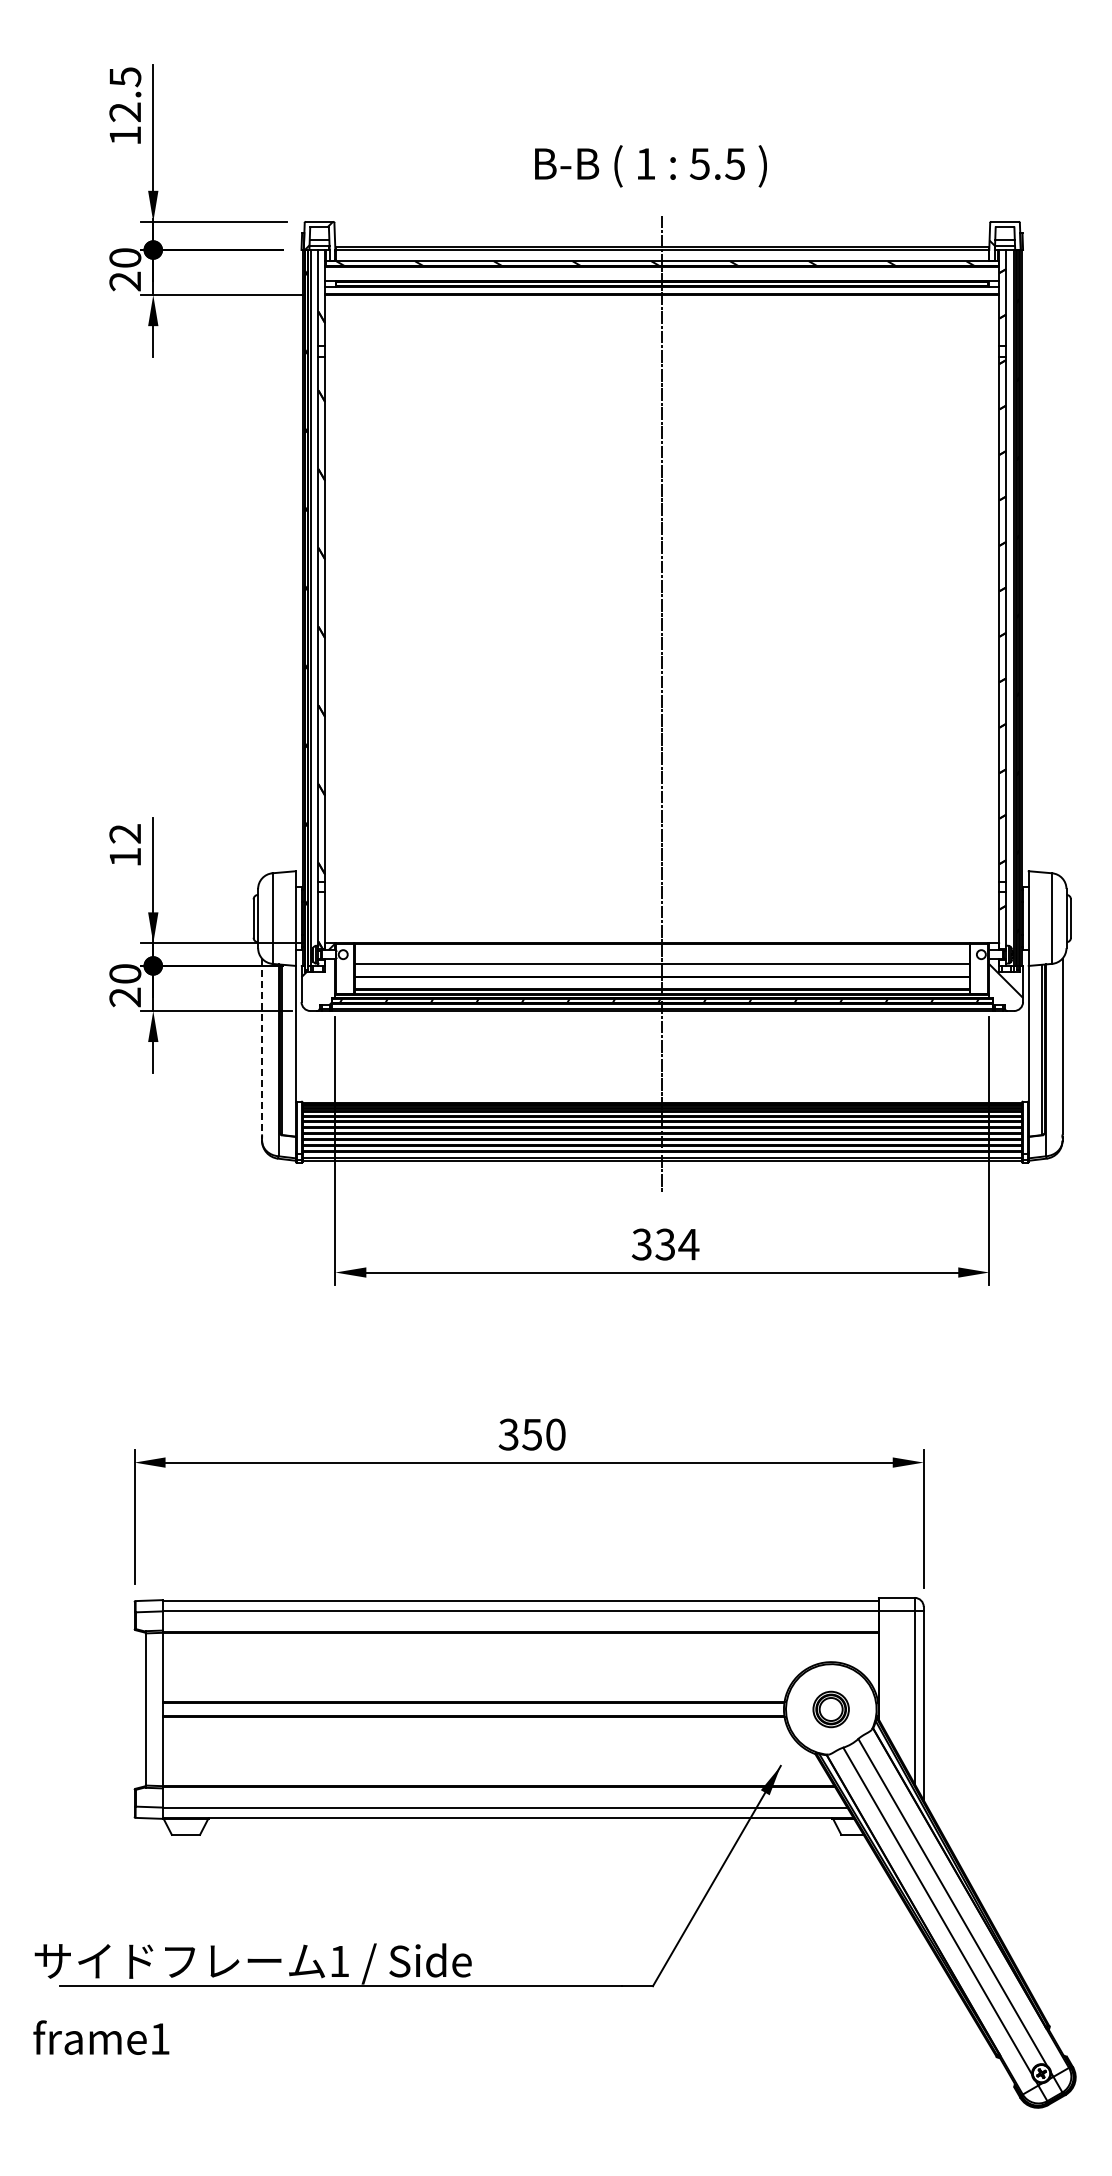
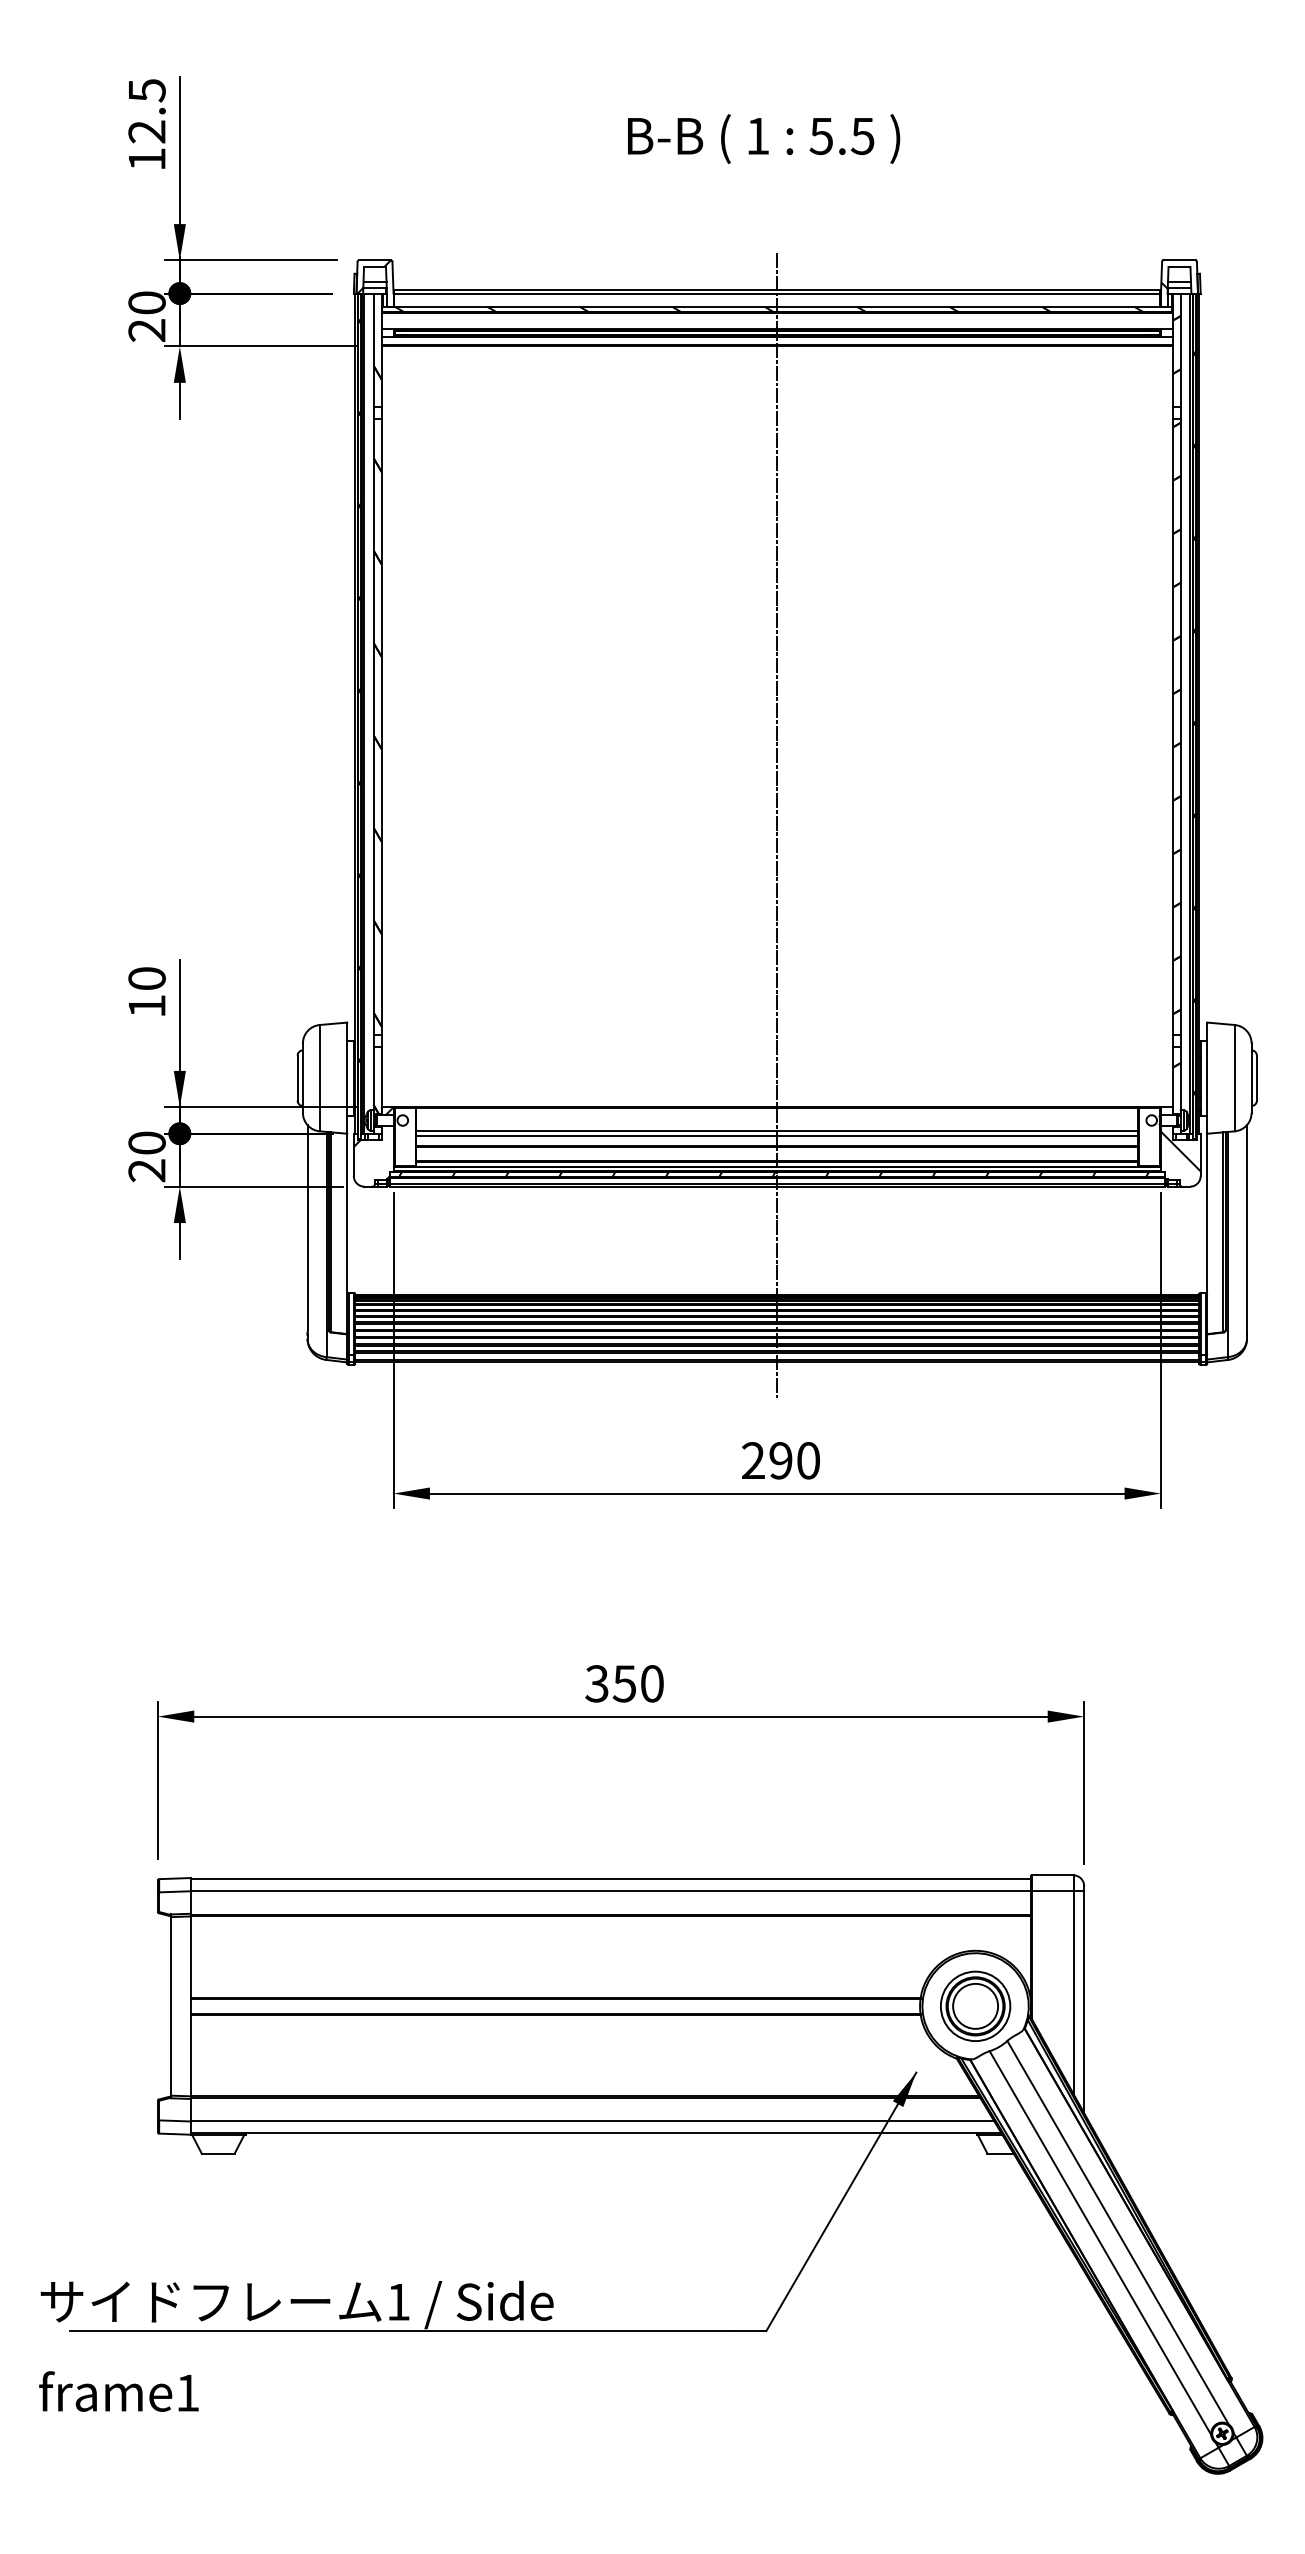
text: (650, 166) -> (763, 139), moved
text: (125, 833) -> (147, 978), 12 -> 10
line: (662, 968) -> (777, 1136), added
line: (262, 1046) -> (308, 1228), dashed -> solid
text: (665, 1244) -> (781, 1460), 334 -> 290
part: (830, 1709) -> (974, 2006), size x1.67

